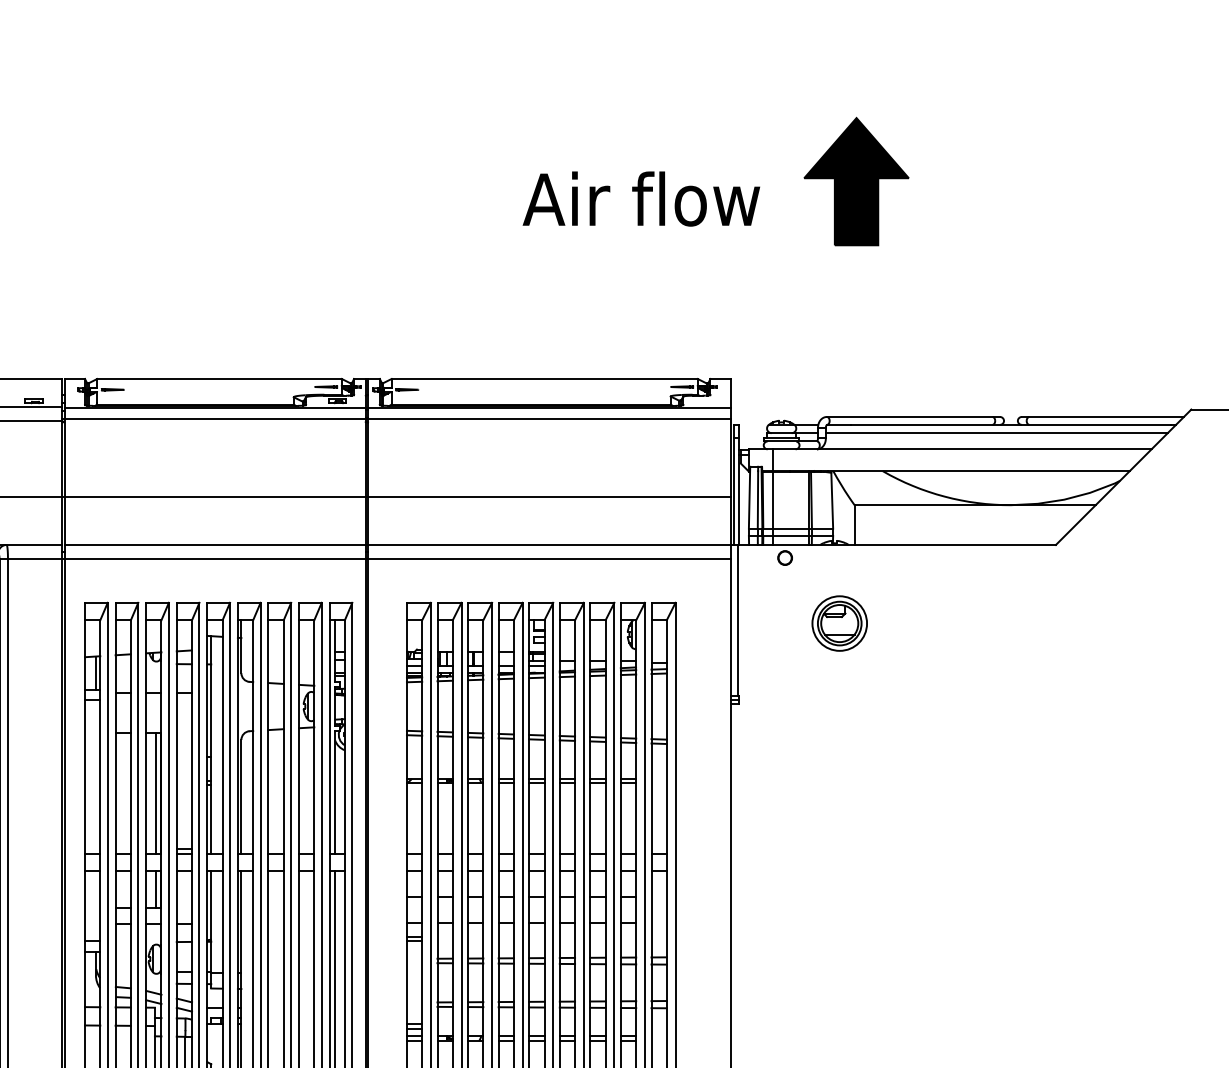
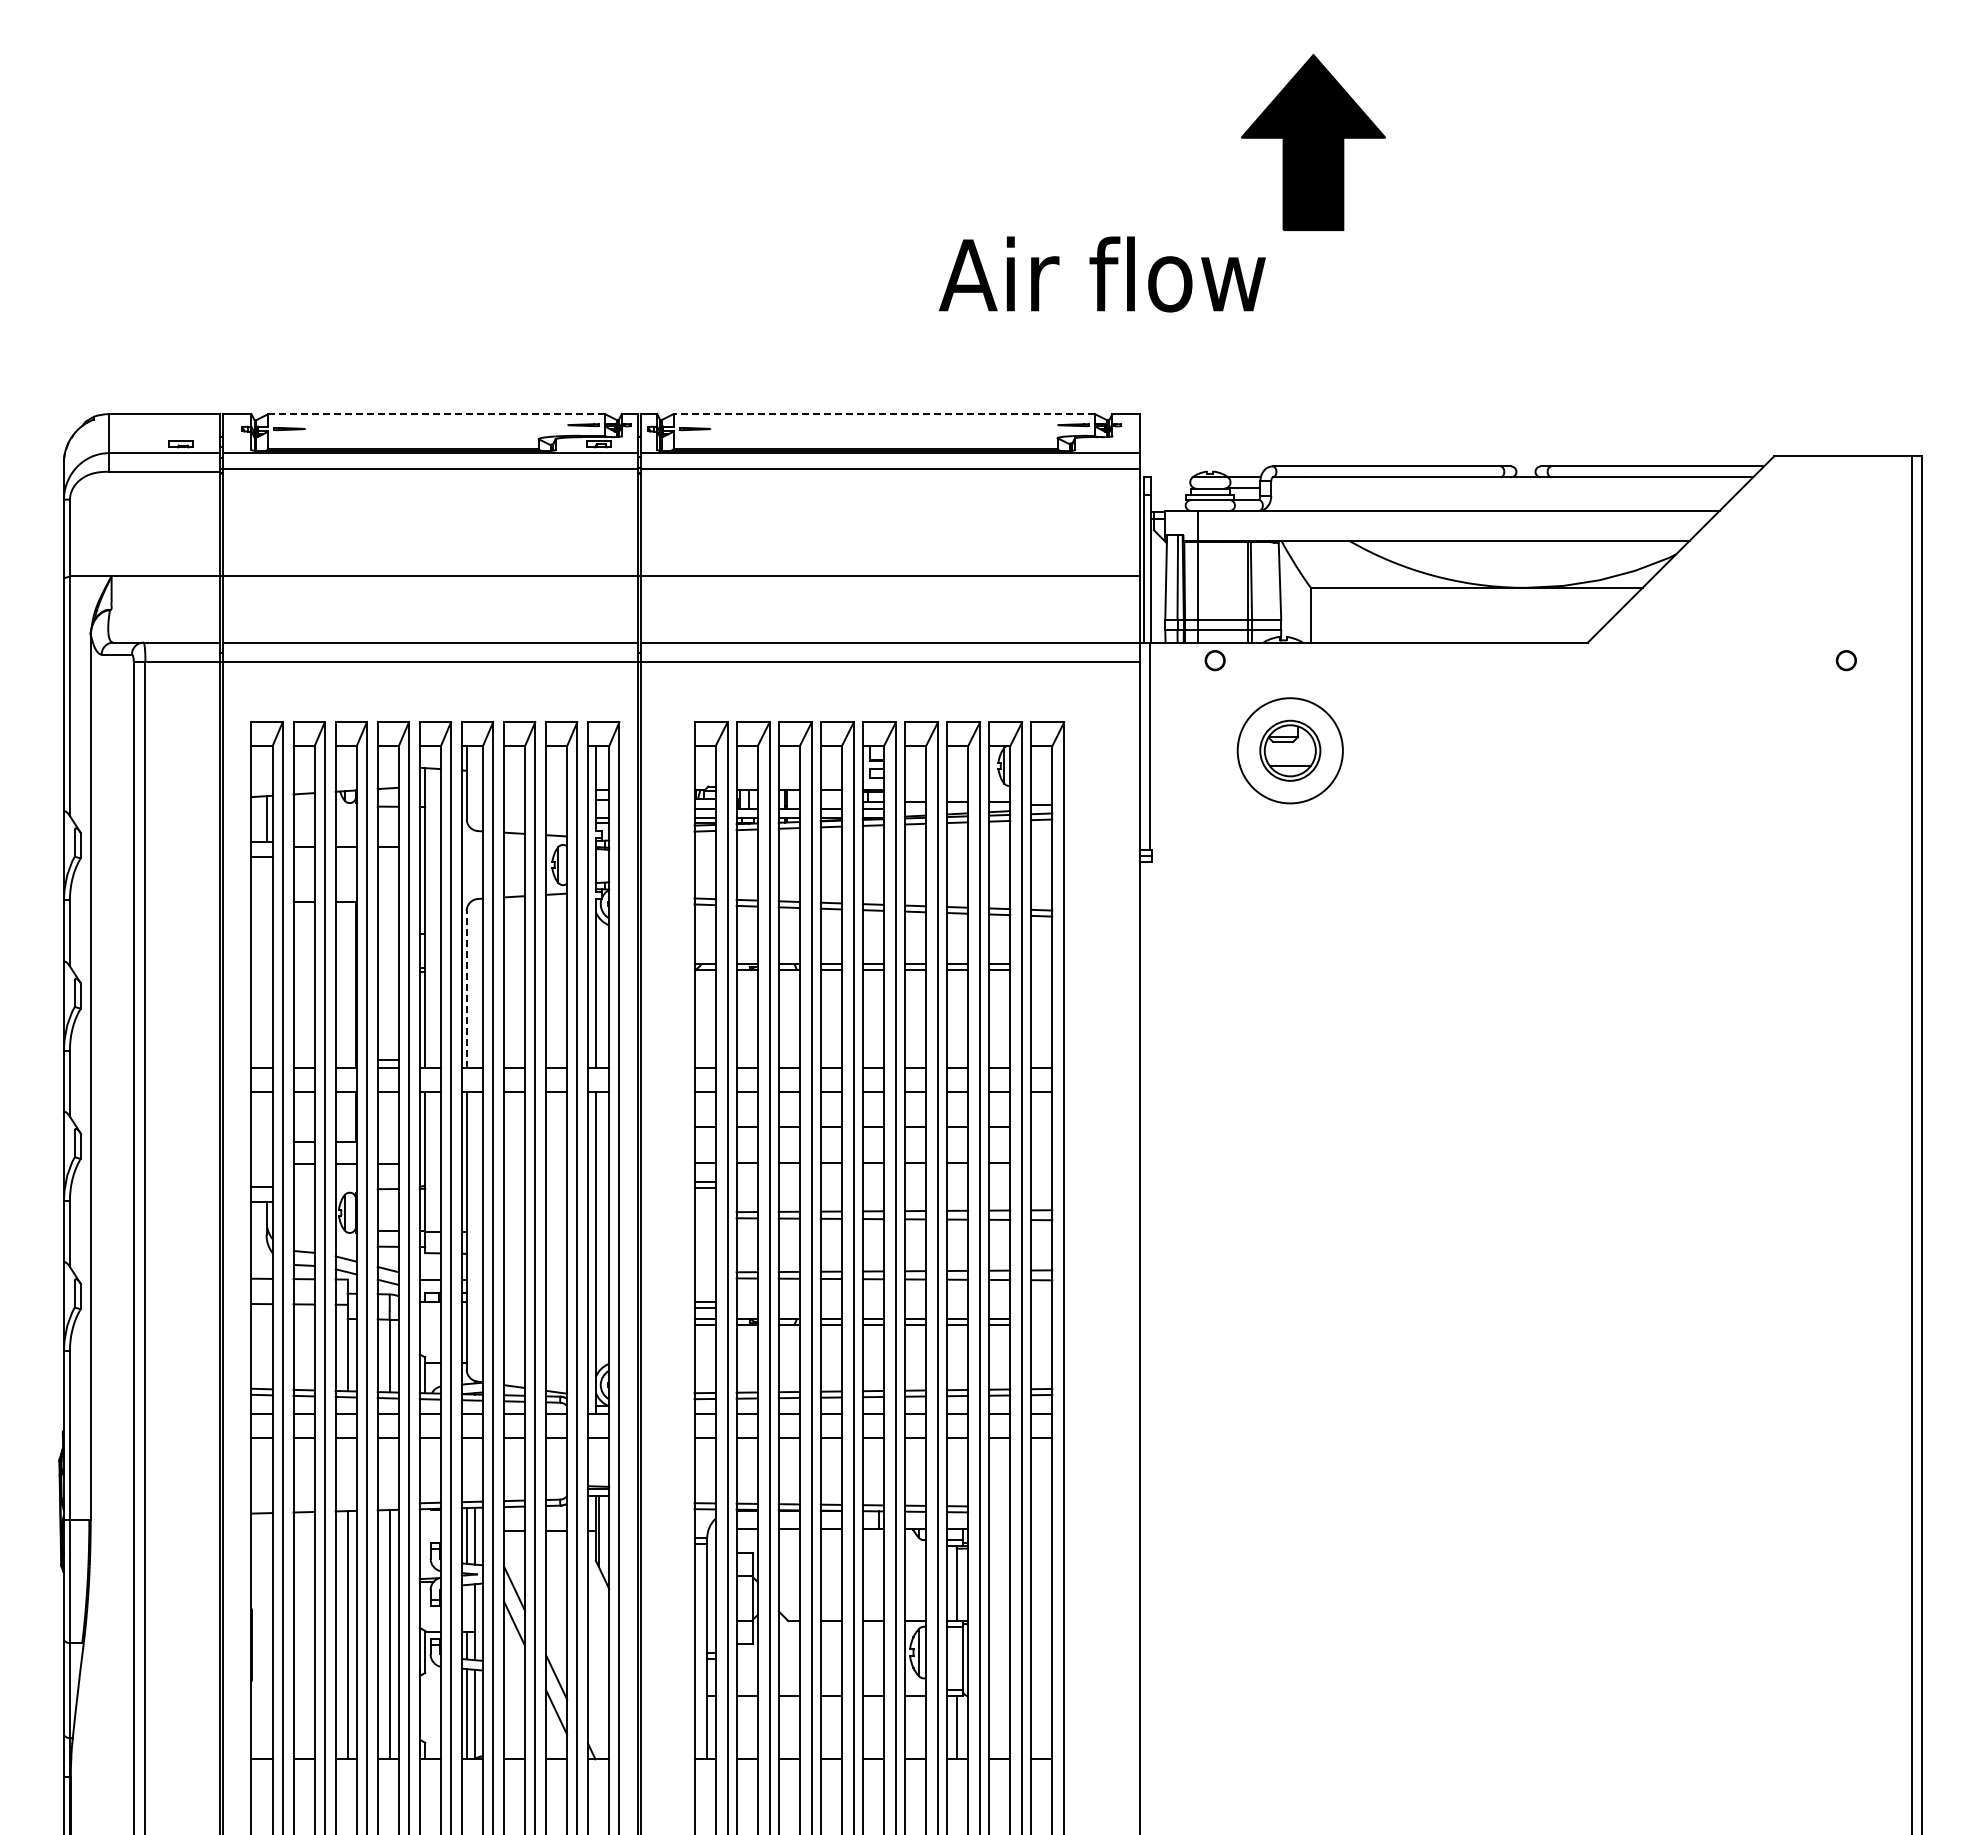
text: (641, 199) -> (1102, 274), moved
line: (219, 379) -> (436, 414), solid -> dashed
line: (544, 379) -> (884, 414), solid -> dashed
line: (996, 433) -> (1506, 488), removed
circle: (839, 623) -> (1289, 750), size x1.4
line: (156, 793) -> (349, 984), removed
line: (241, 796) -> (466, 988), solid -> dashed
line: (156, 889) -> (349, 1116), removed

